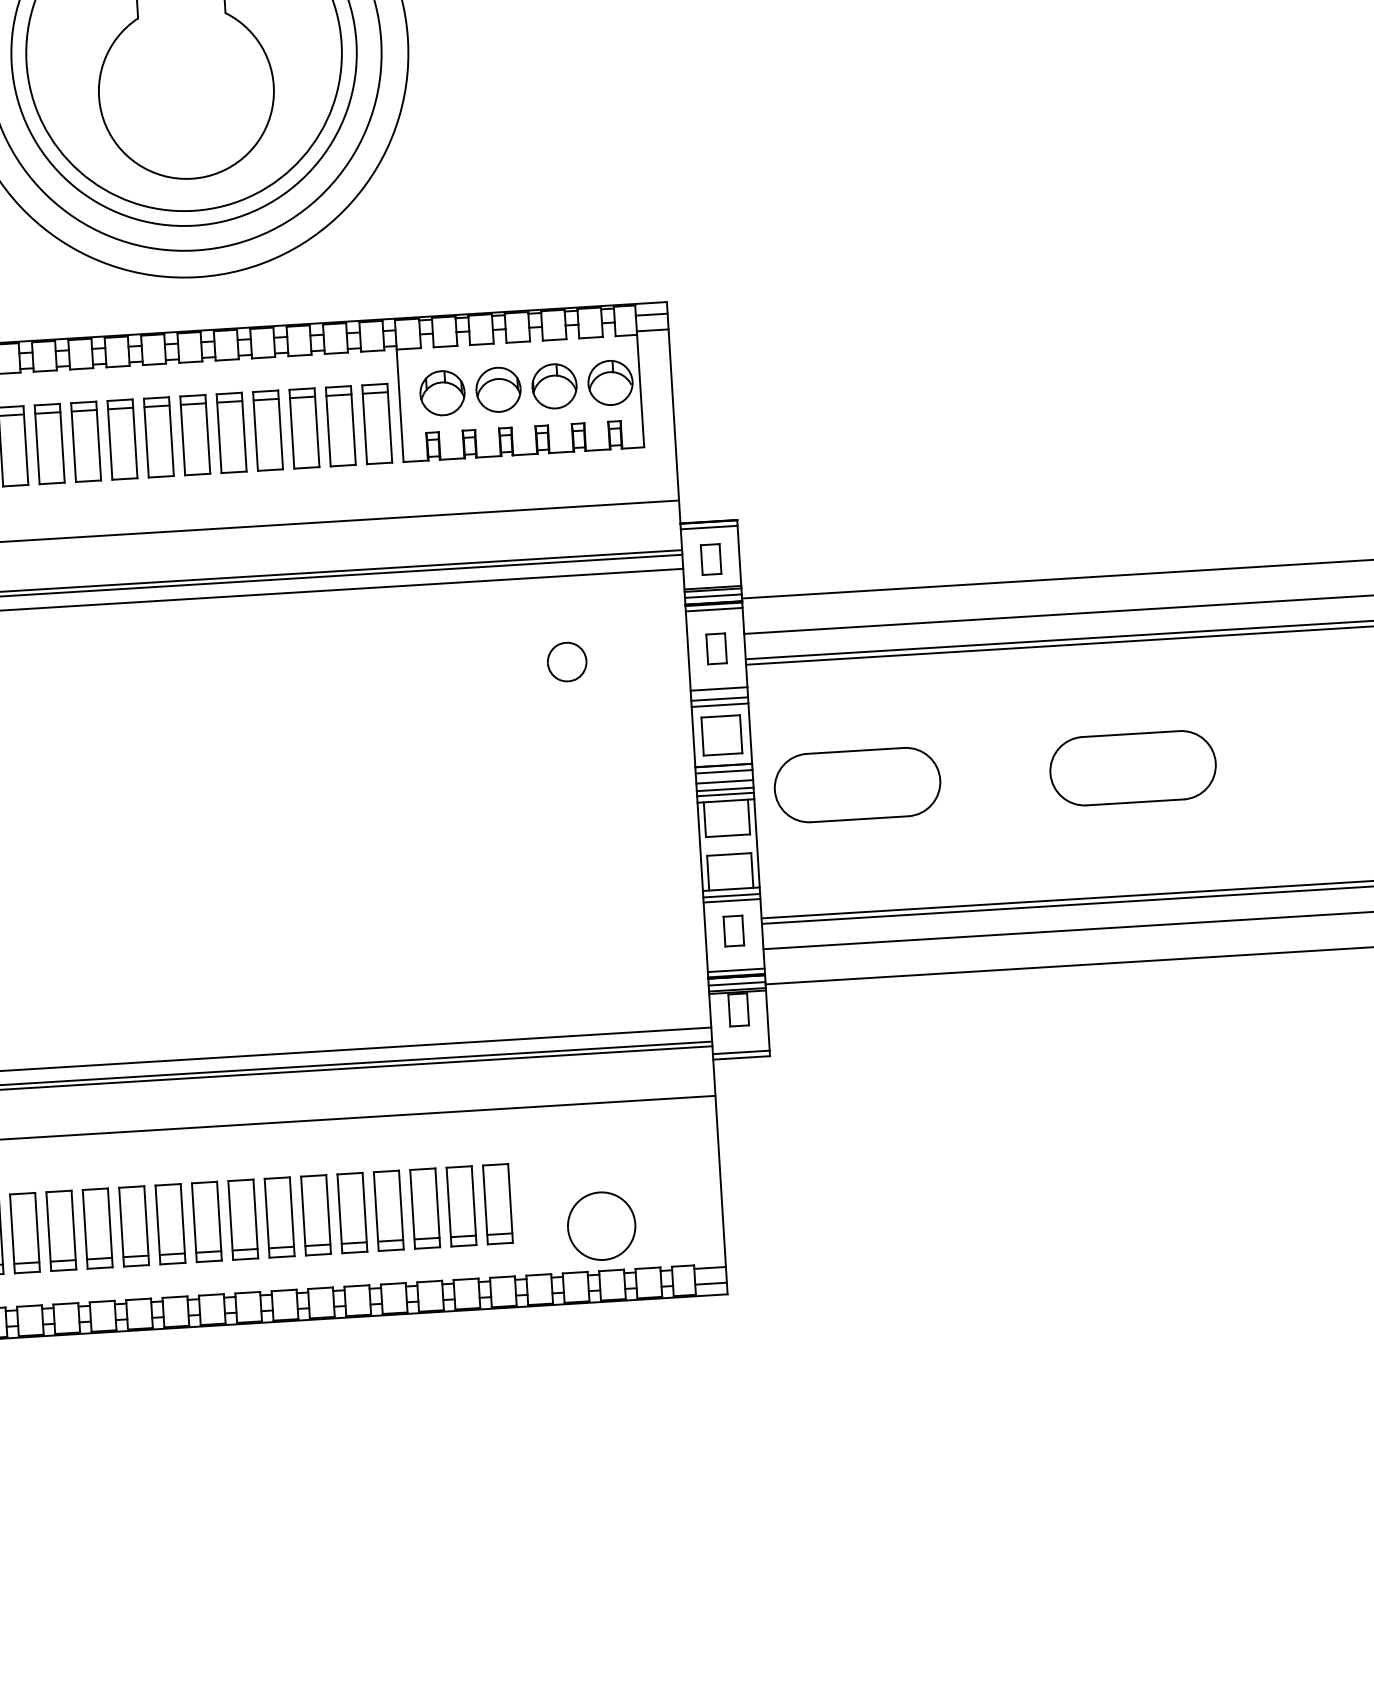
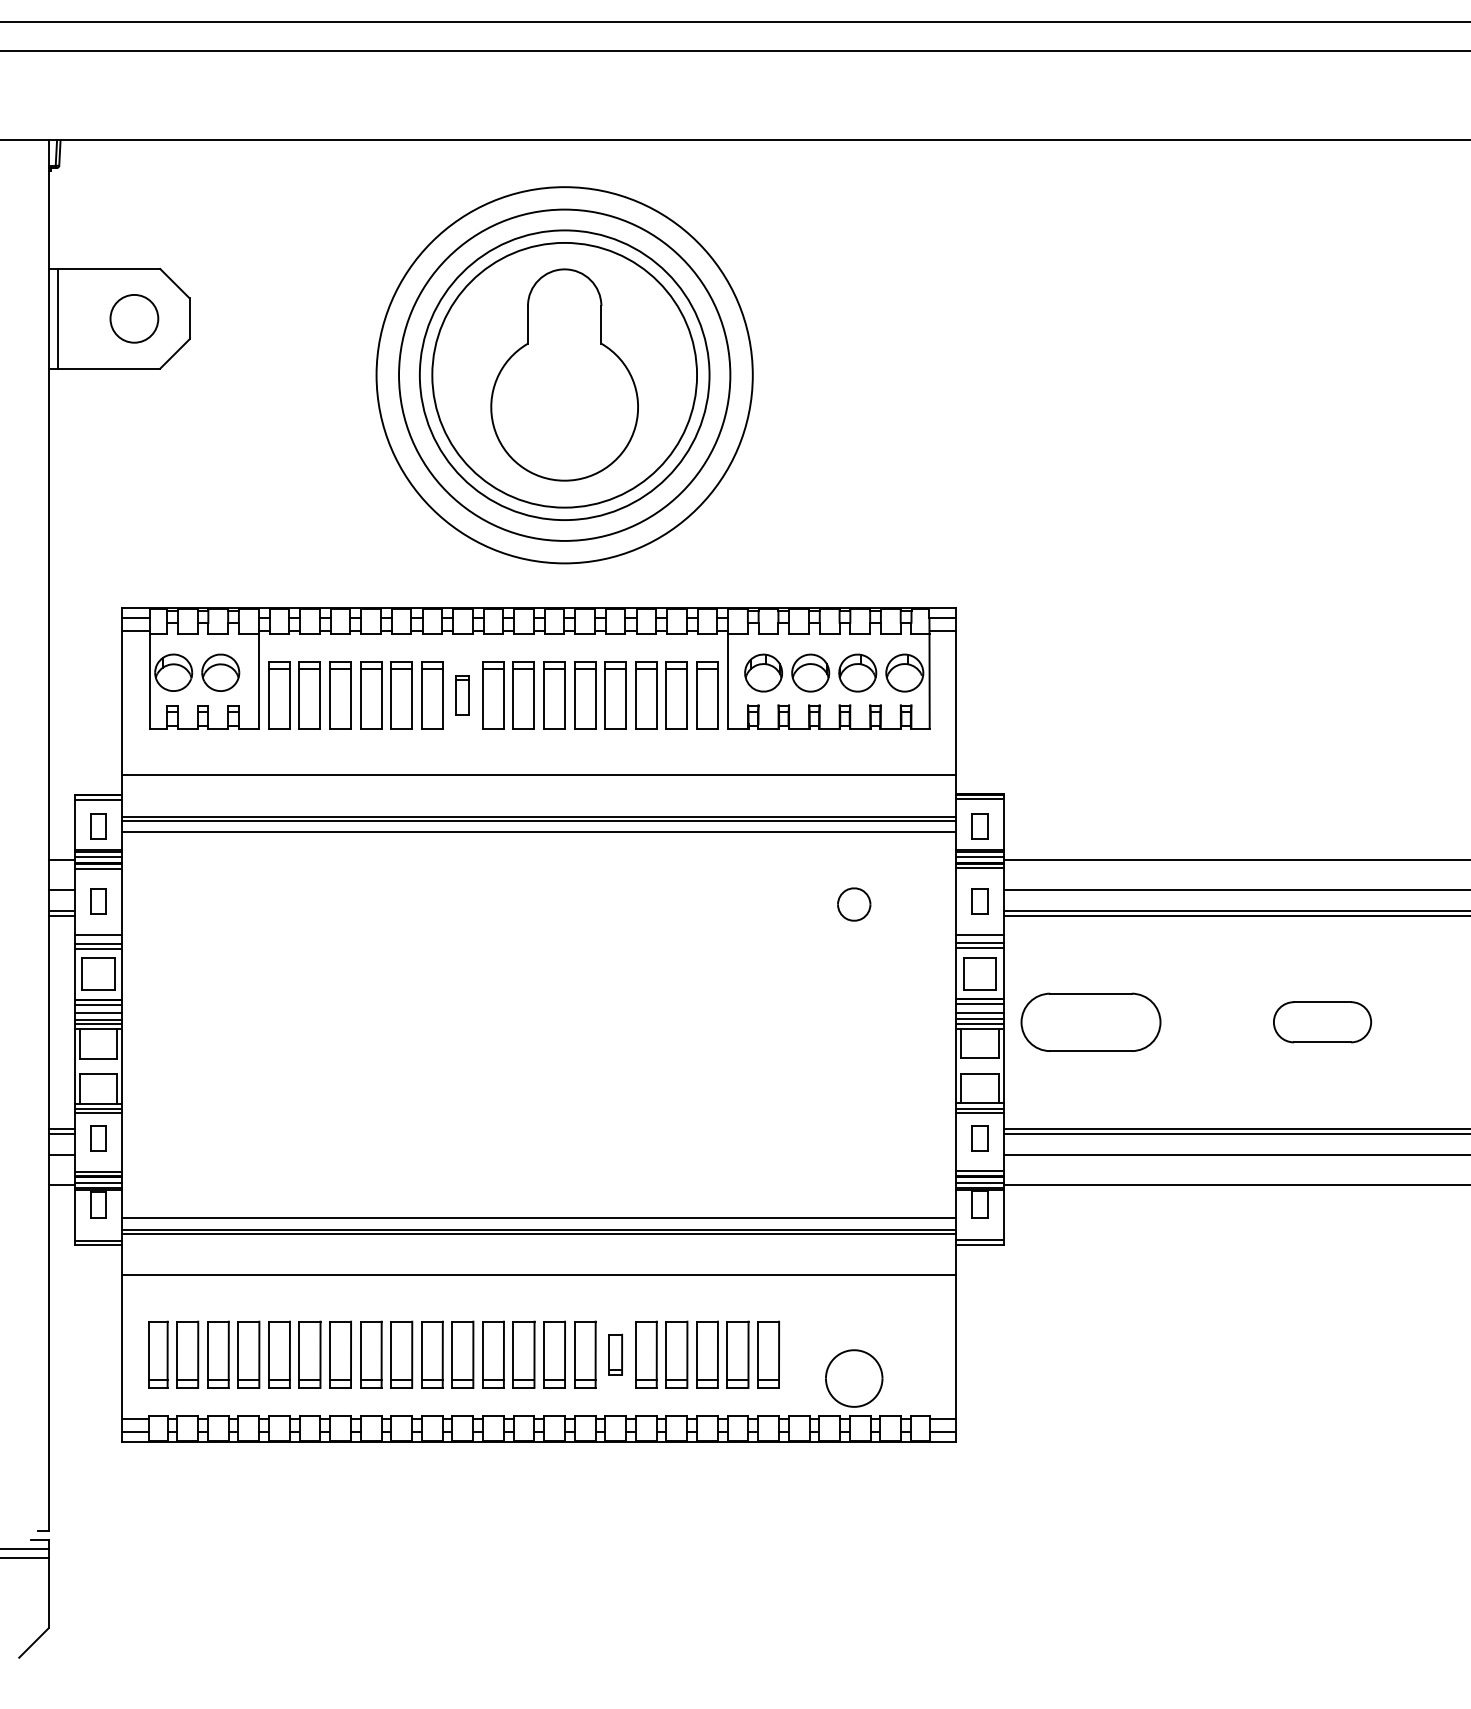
part: (85, 441) -> (462, 695), size x0.6
part: (1132, 767) -> (1322, 1021), size x0.7
part: (315, 1214) -> (615, 1354), size x0.6

